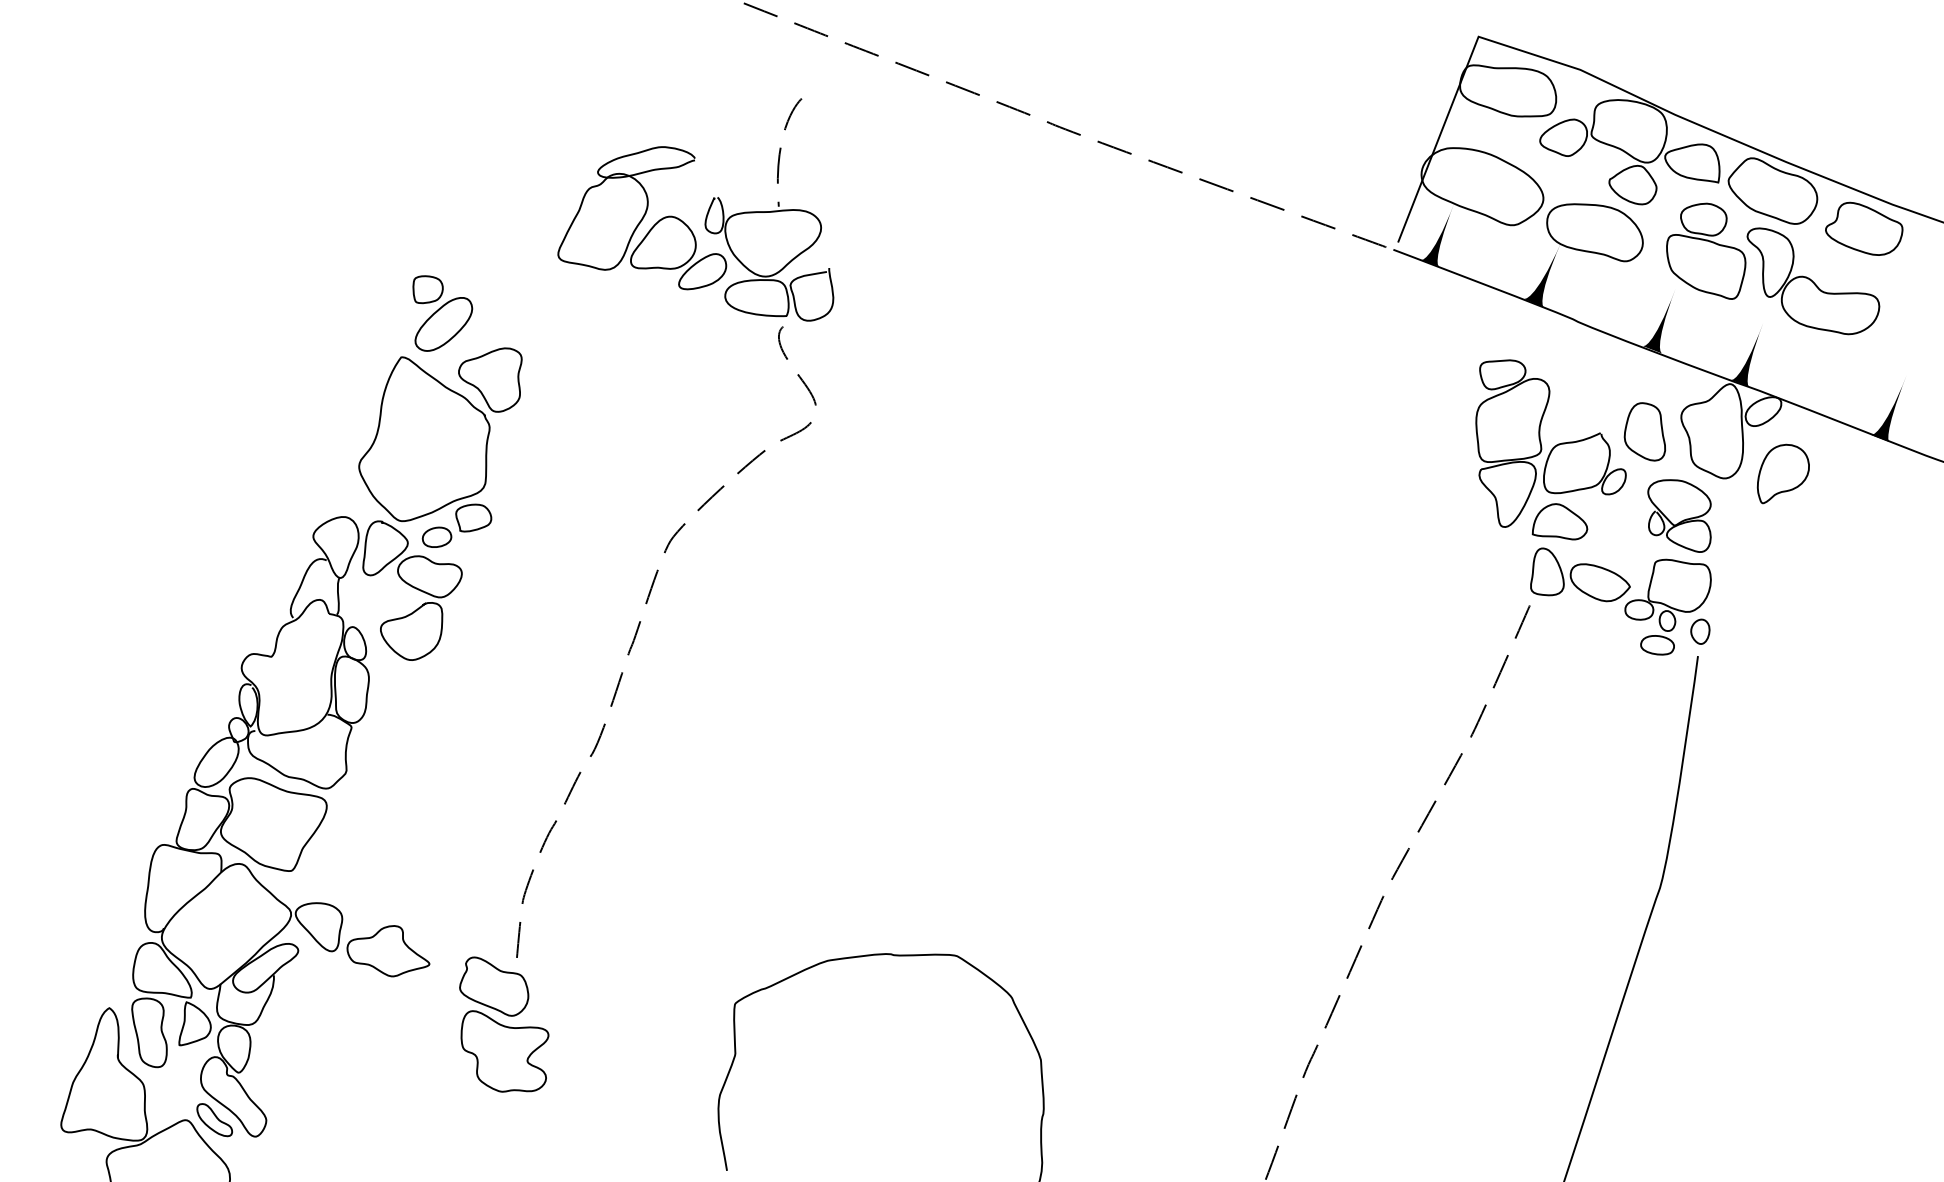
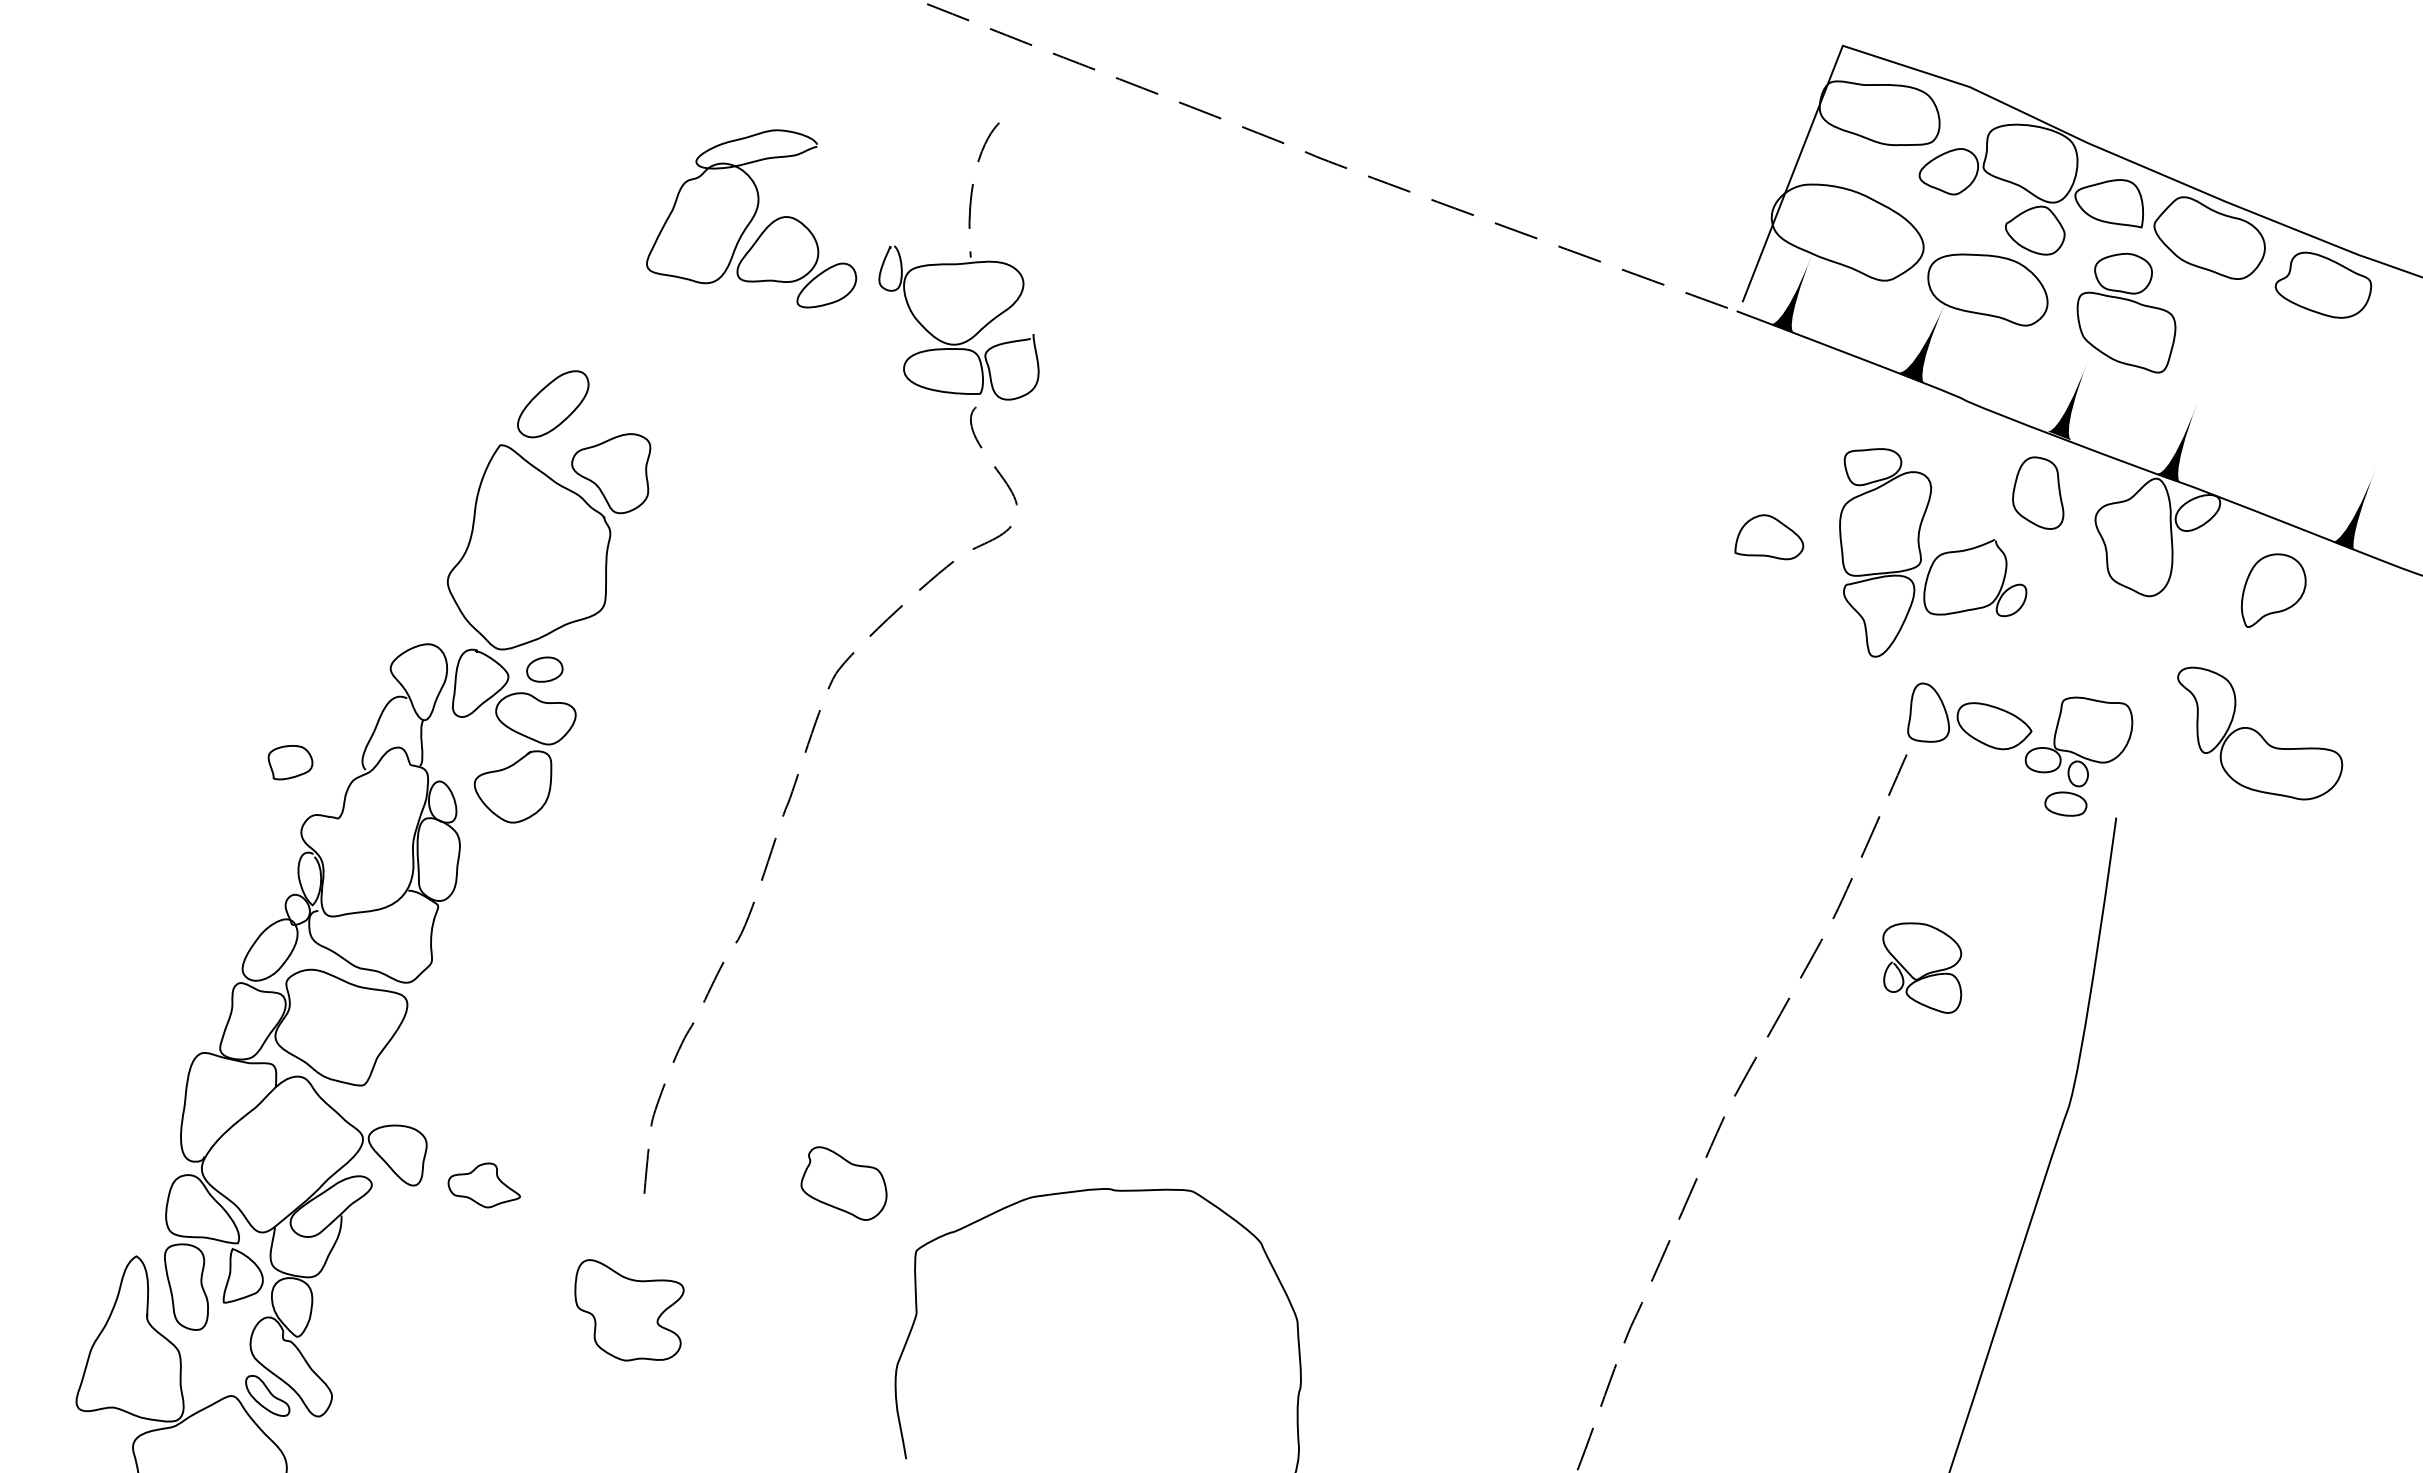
part: (642, 217) -> (751, 218), moved
part: (1813, 281) -> (2260, 733), moved
part: (427, 289) -> (533, 360), removed
part: (1645, 431) -> (2038, 492), moved
part: (1783, 473) -> (2273, 590), moved
part: (1679, 515) -> (1922, 967), moved
part: (473, 517) -> (290, 762), moved
part: (1560, 521) -> (1769, 537), moved
part: (1699, 631) -> (2118, 787), removed
part: (388, 951) -> (484, 1185), size x0.7
part: (493, 986) -> (843, 1183), moved

